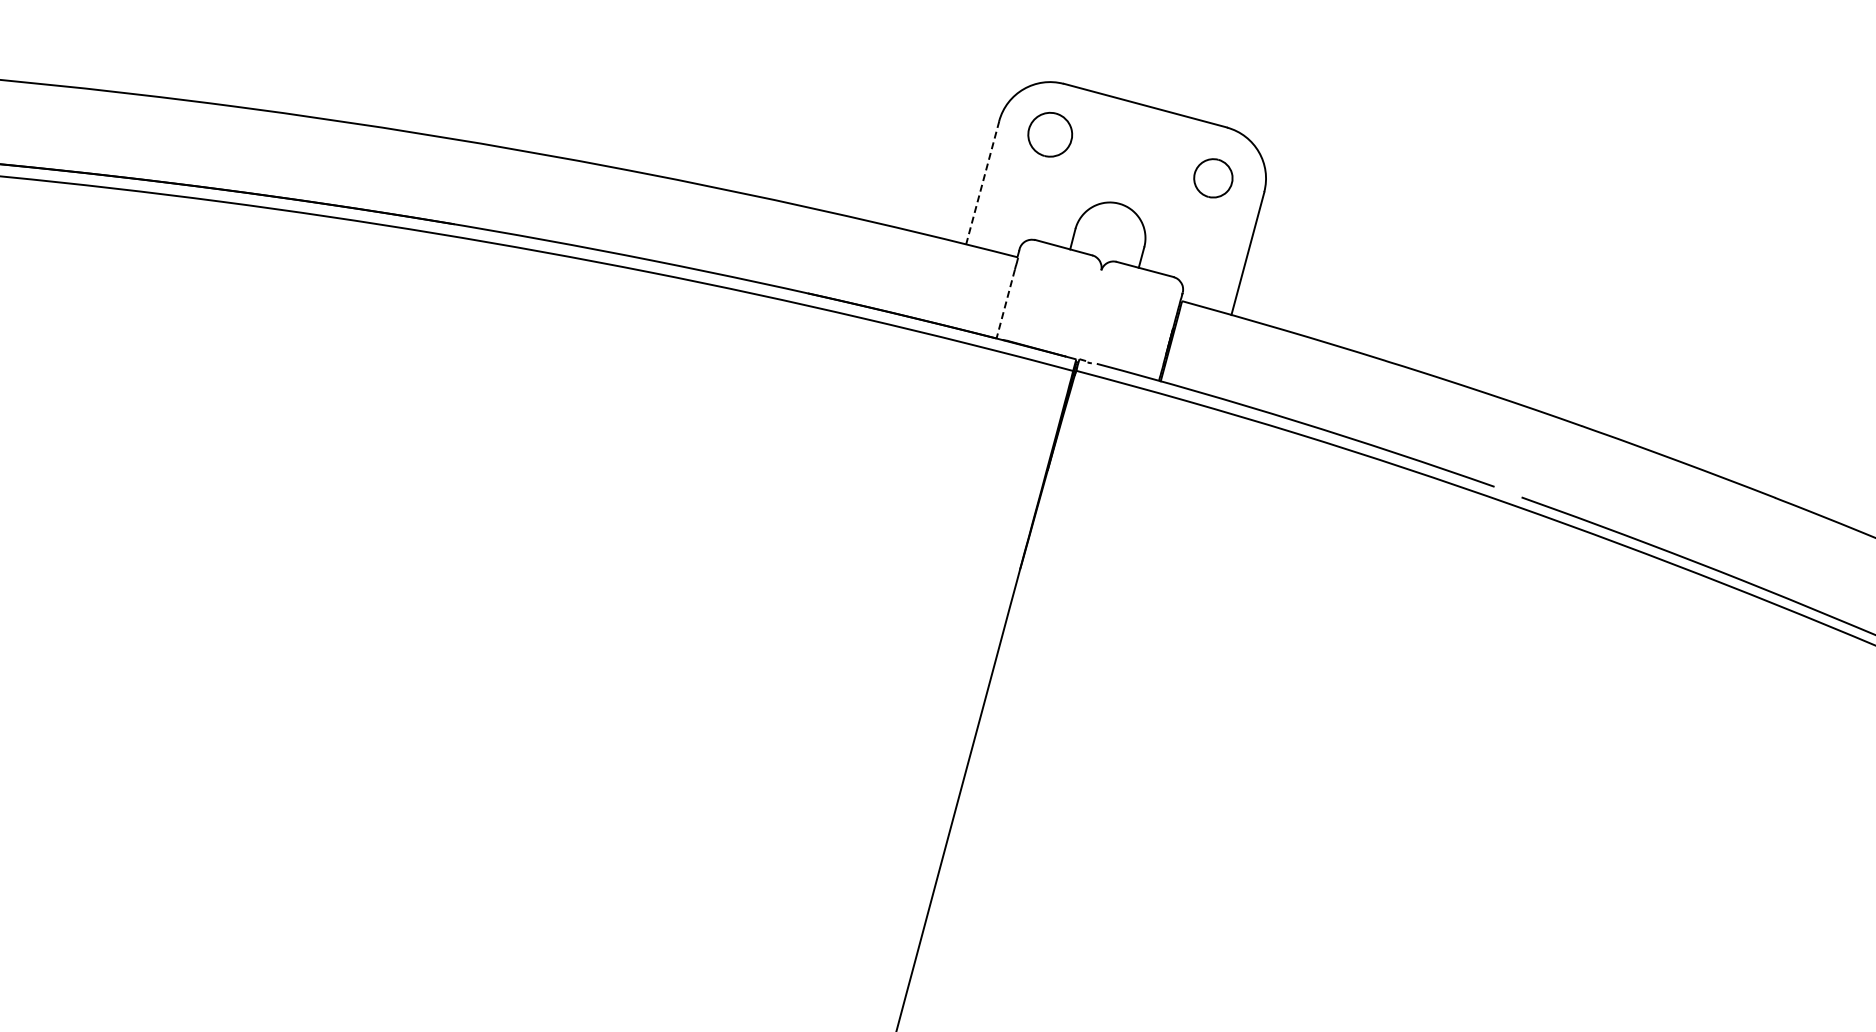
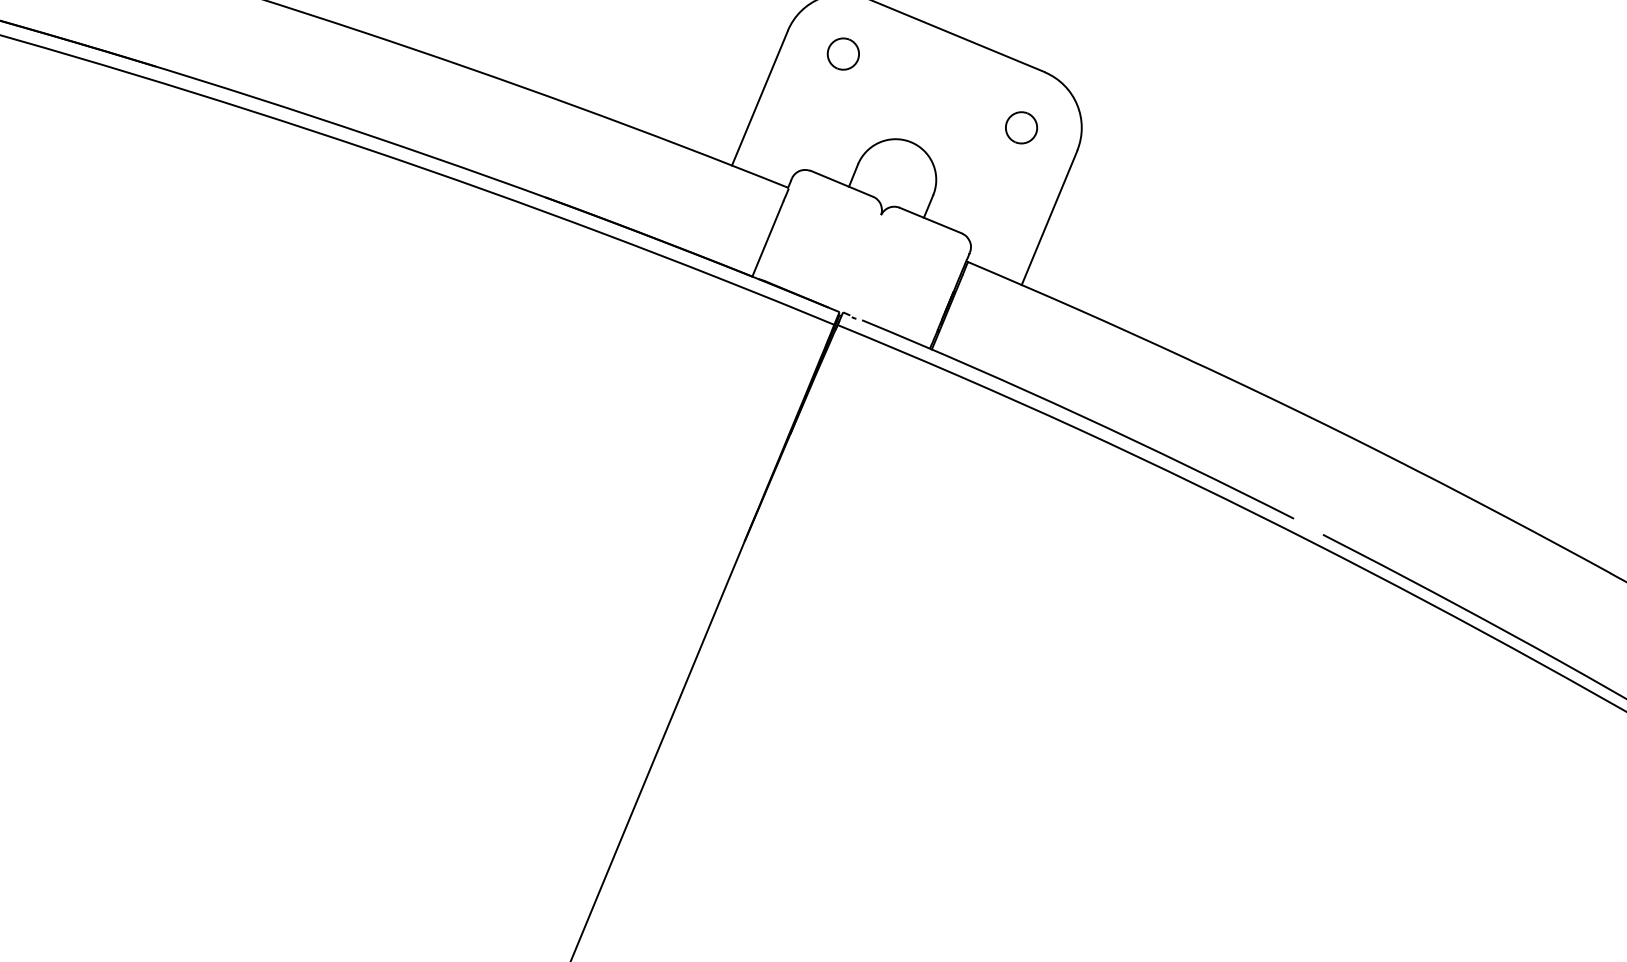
part: (1049, 134) -> (842, 53), size x0.62
part: (1212, 178) -> (1020, 127), size x0.71
line: (982, 182) -> (759, 97), dashed -> solid
line: (1005, 304) -> (767, 239), dashed -> solid

